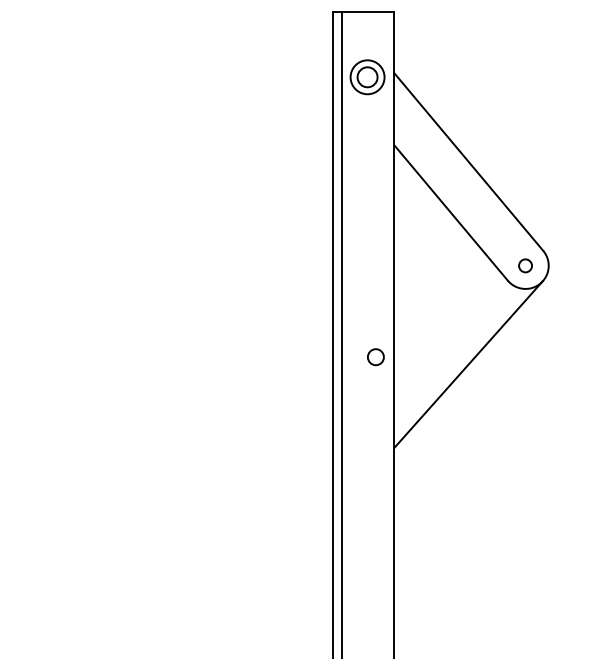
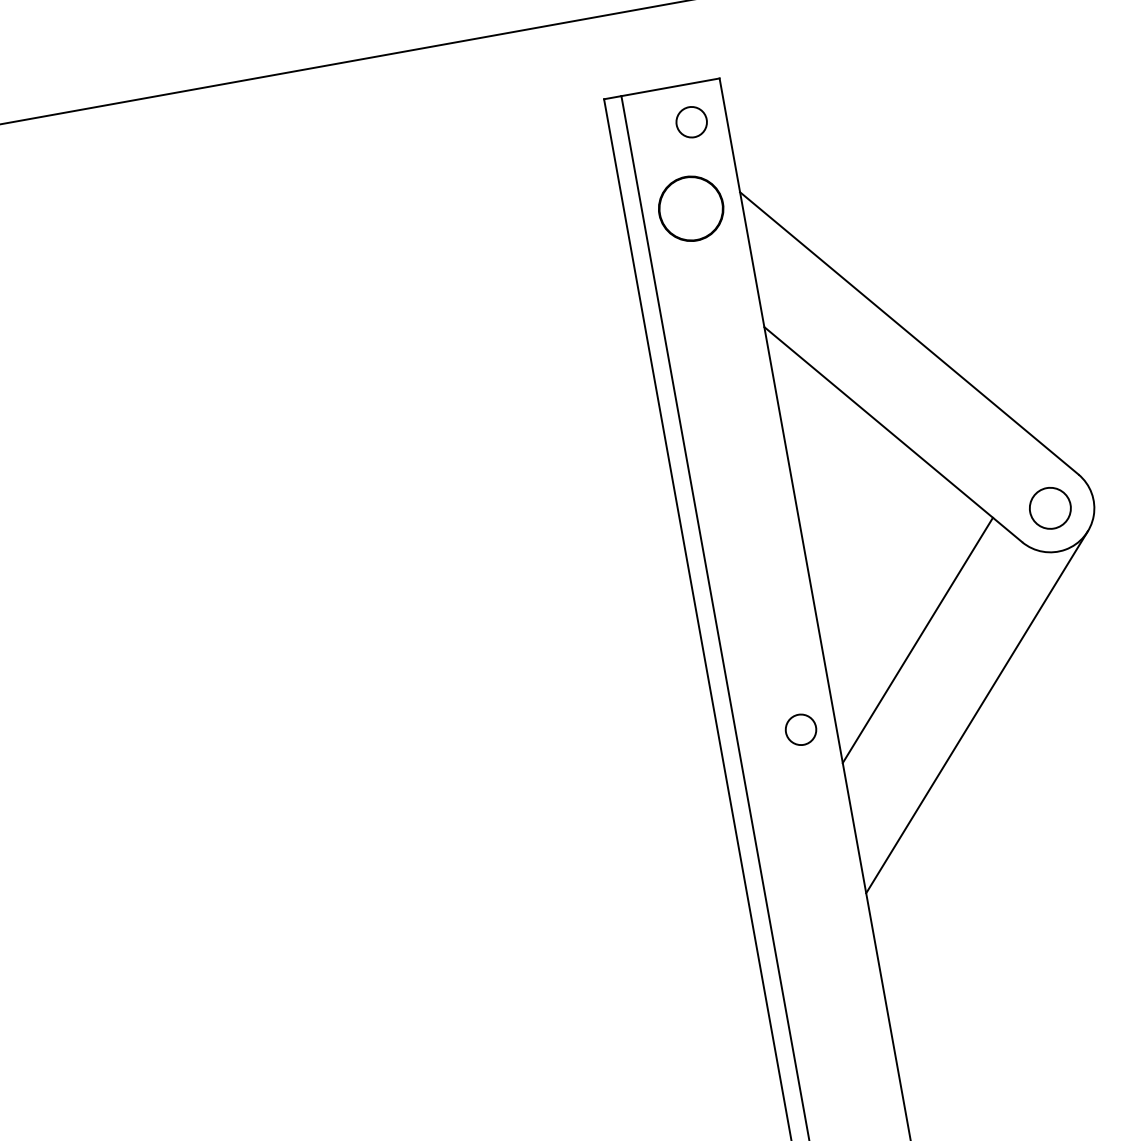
circle: (375, 32) -> (690, 122), added
circle: (367, 76) -> (690, 207), size x1.67
circle: (525, 265) -> (1050, 507), size x1.67
line: (444, 321) -> (917, 639), added

